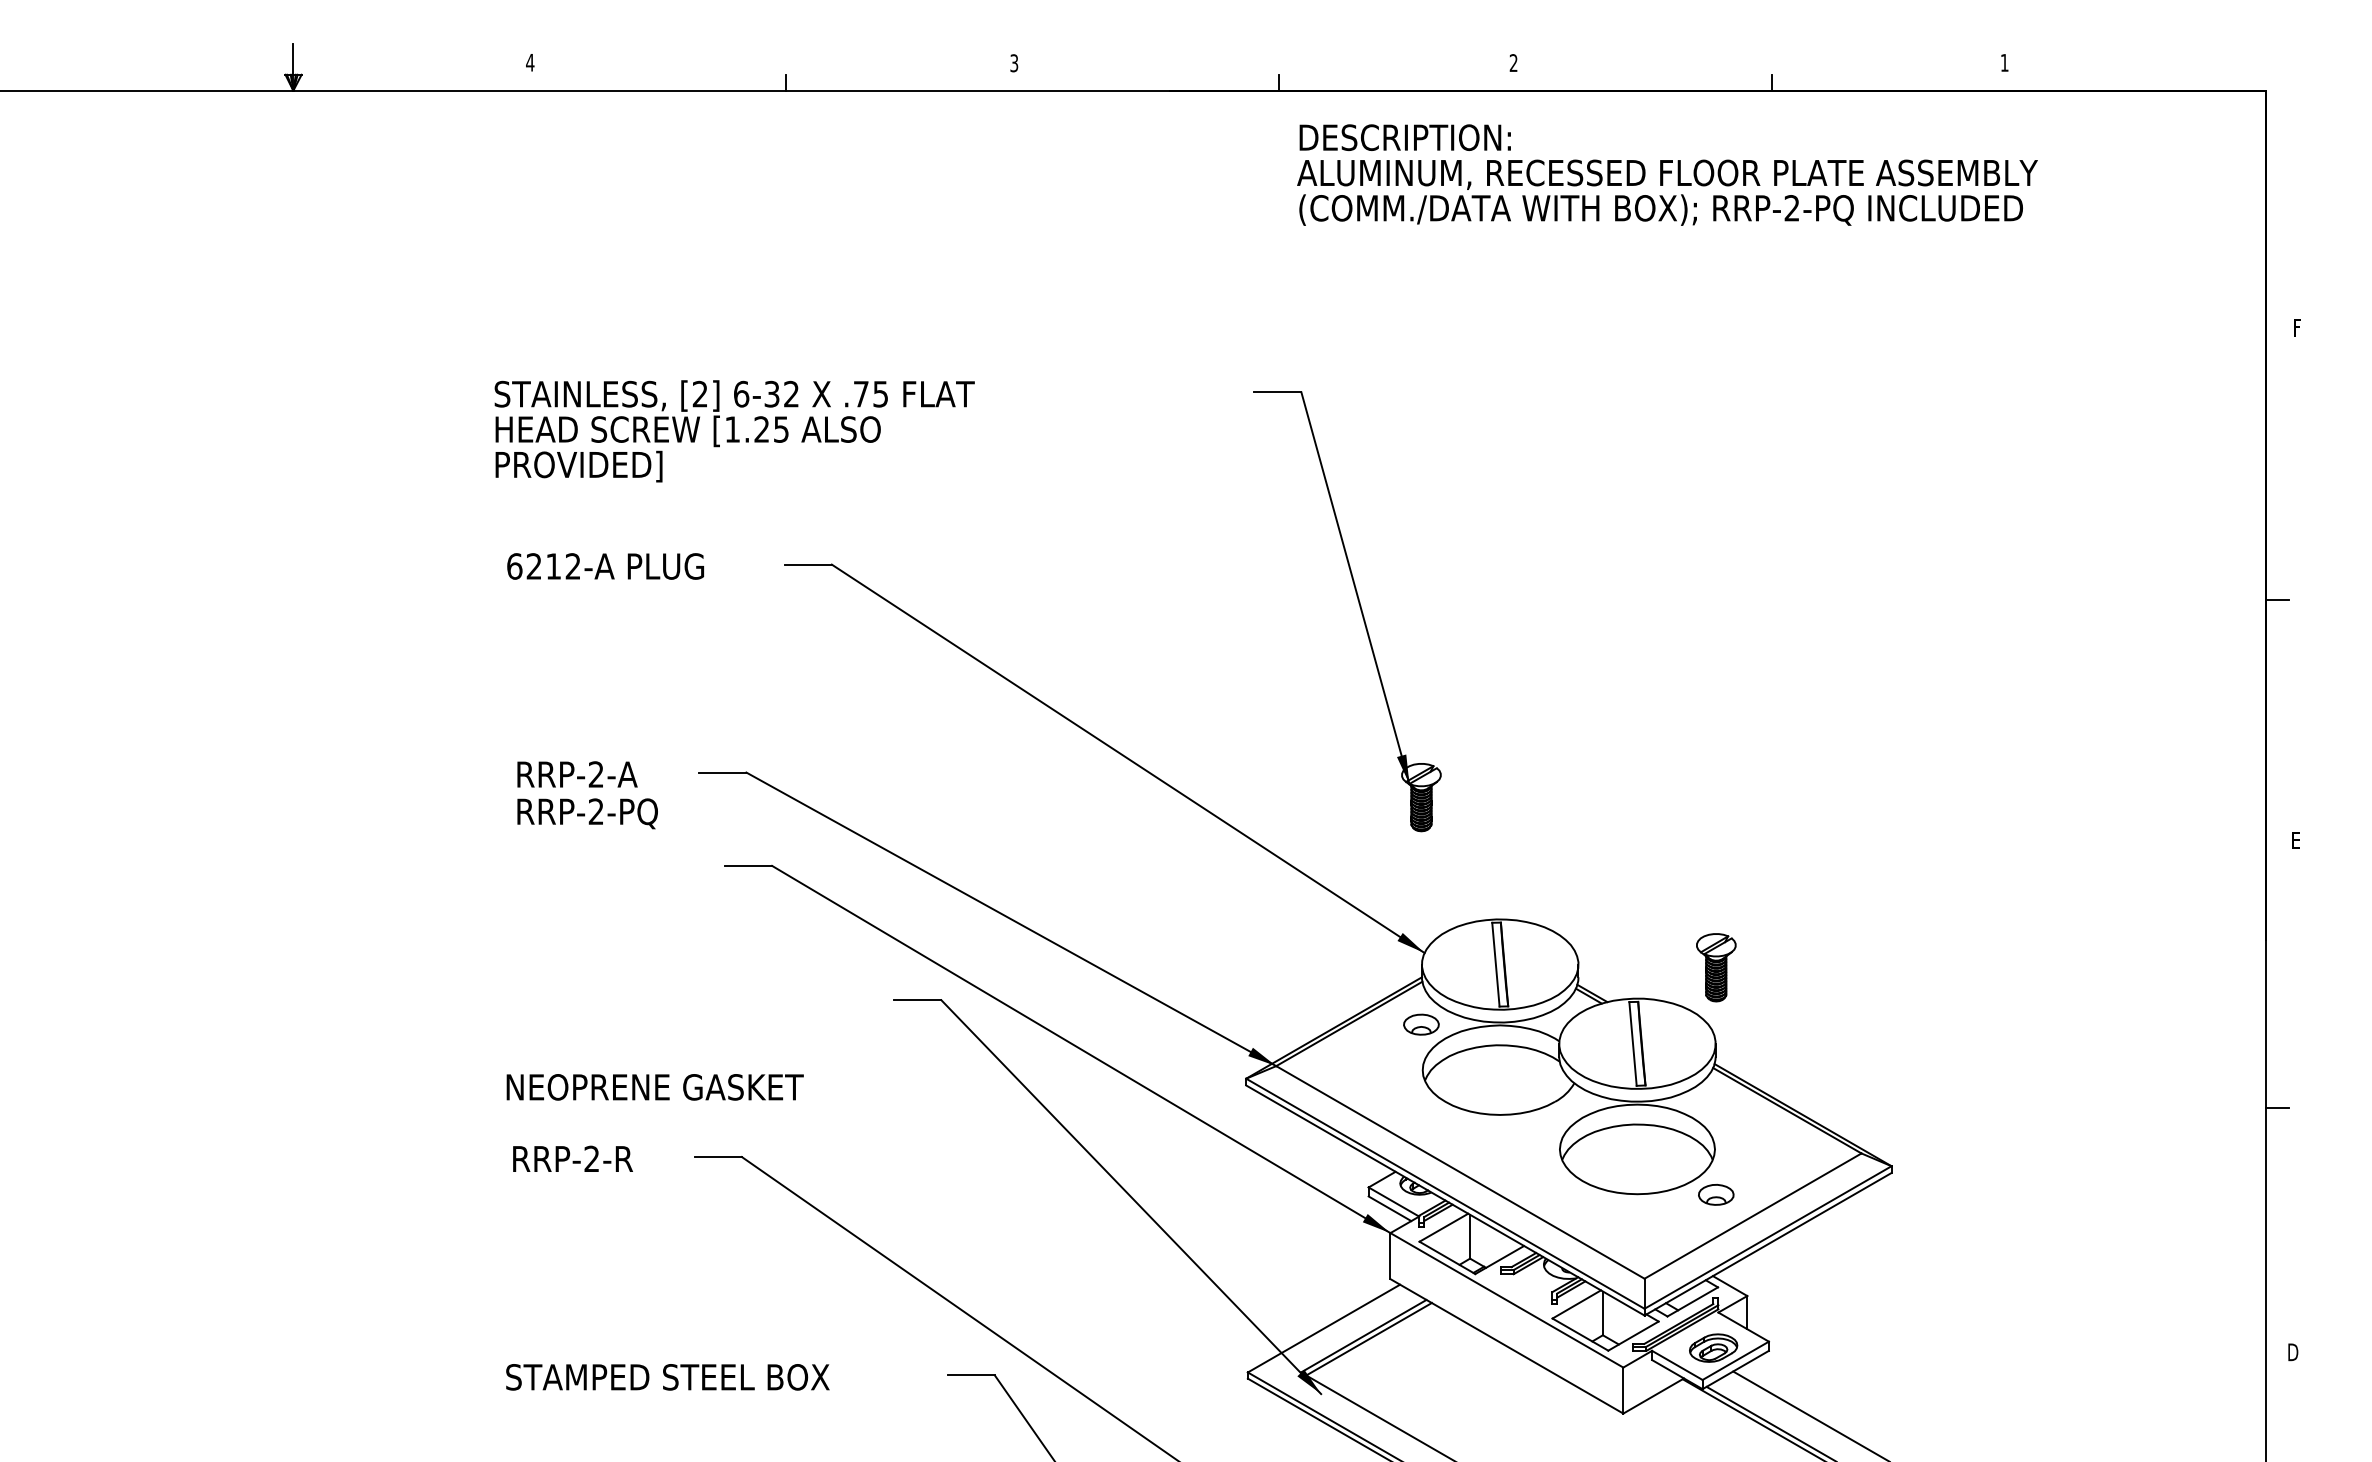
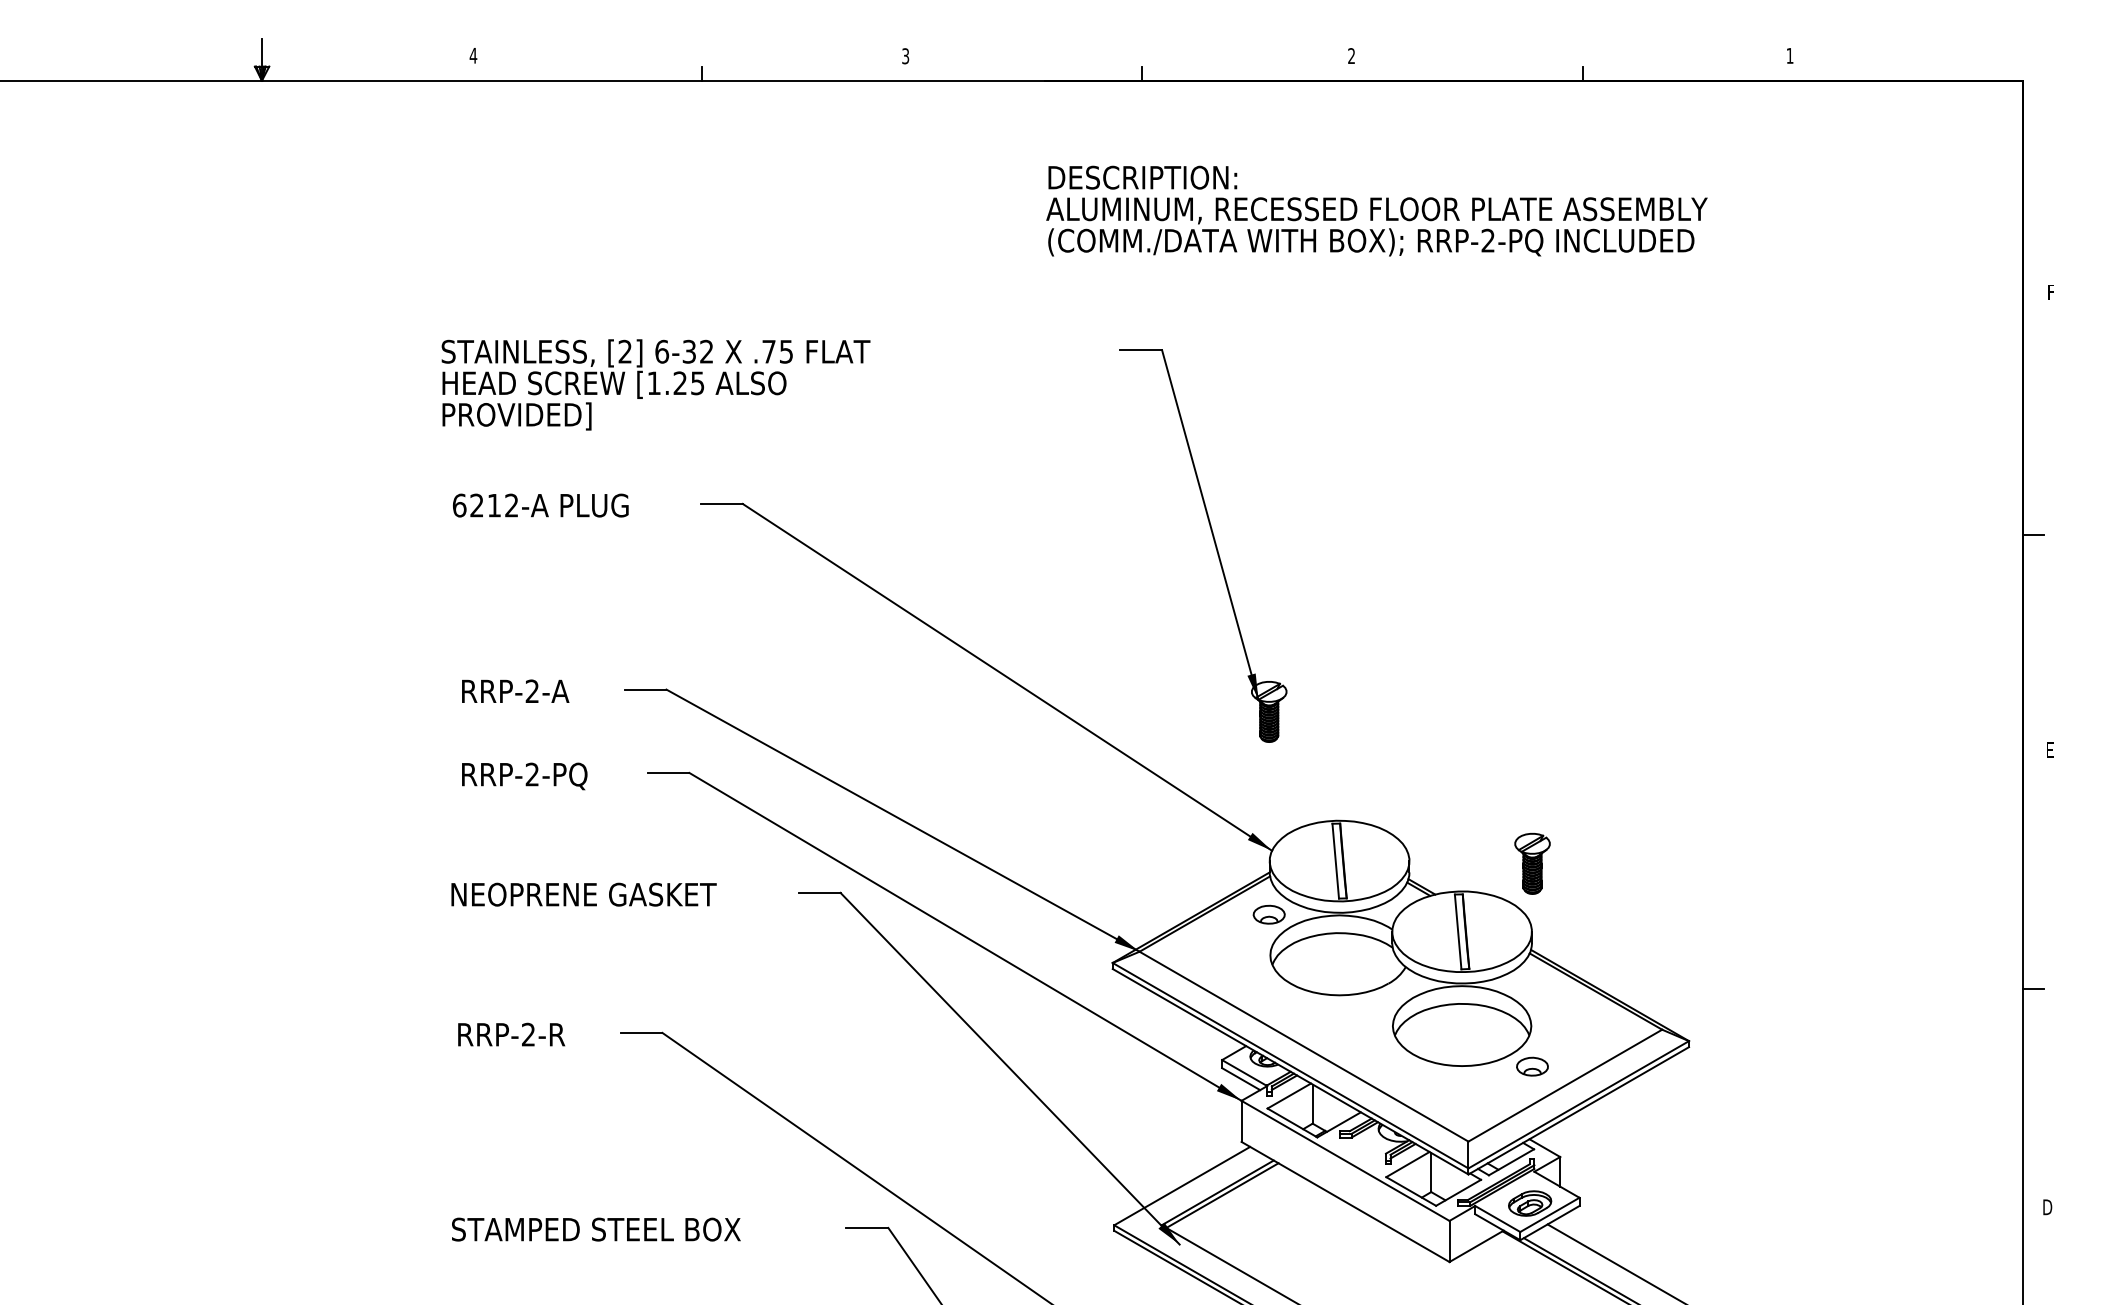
text: (1666, 174) -> (1376, 210), moved
text: (587, 813) -> (524, 776), moved
text: (654, 1087) -> (583, 894), moved

